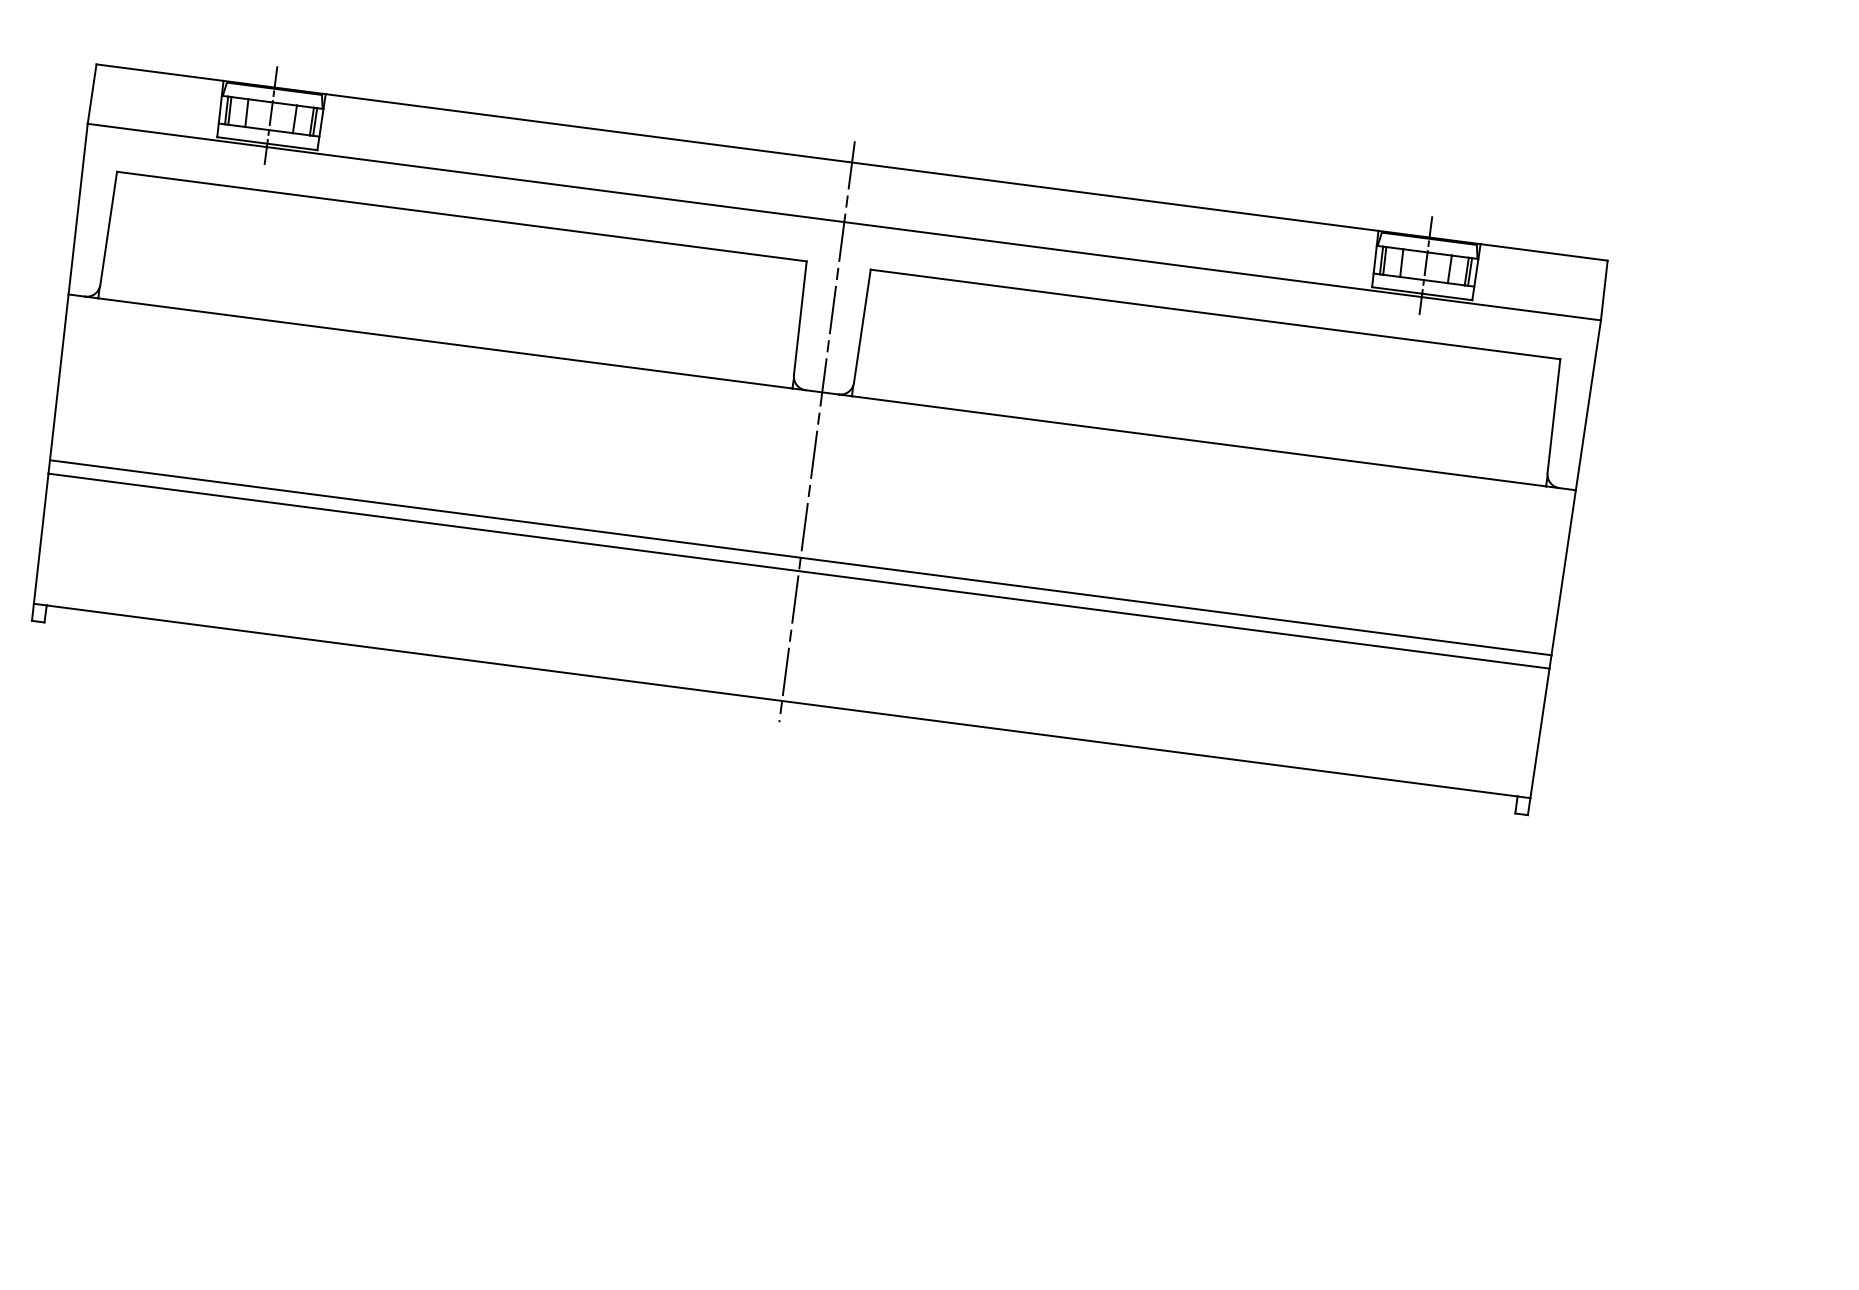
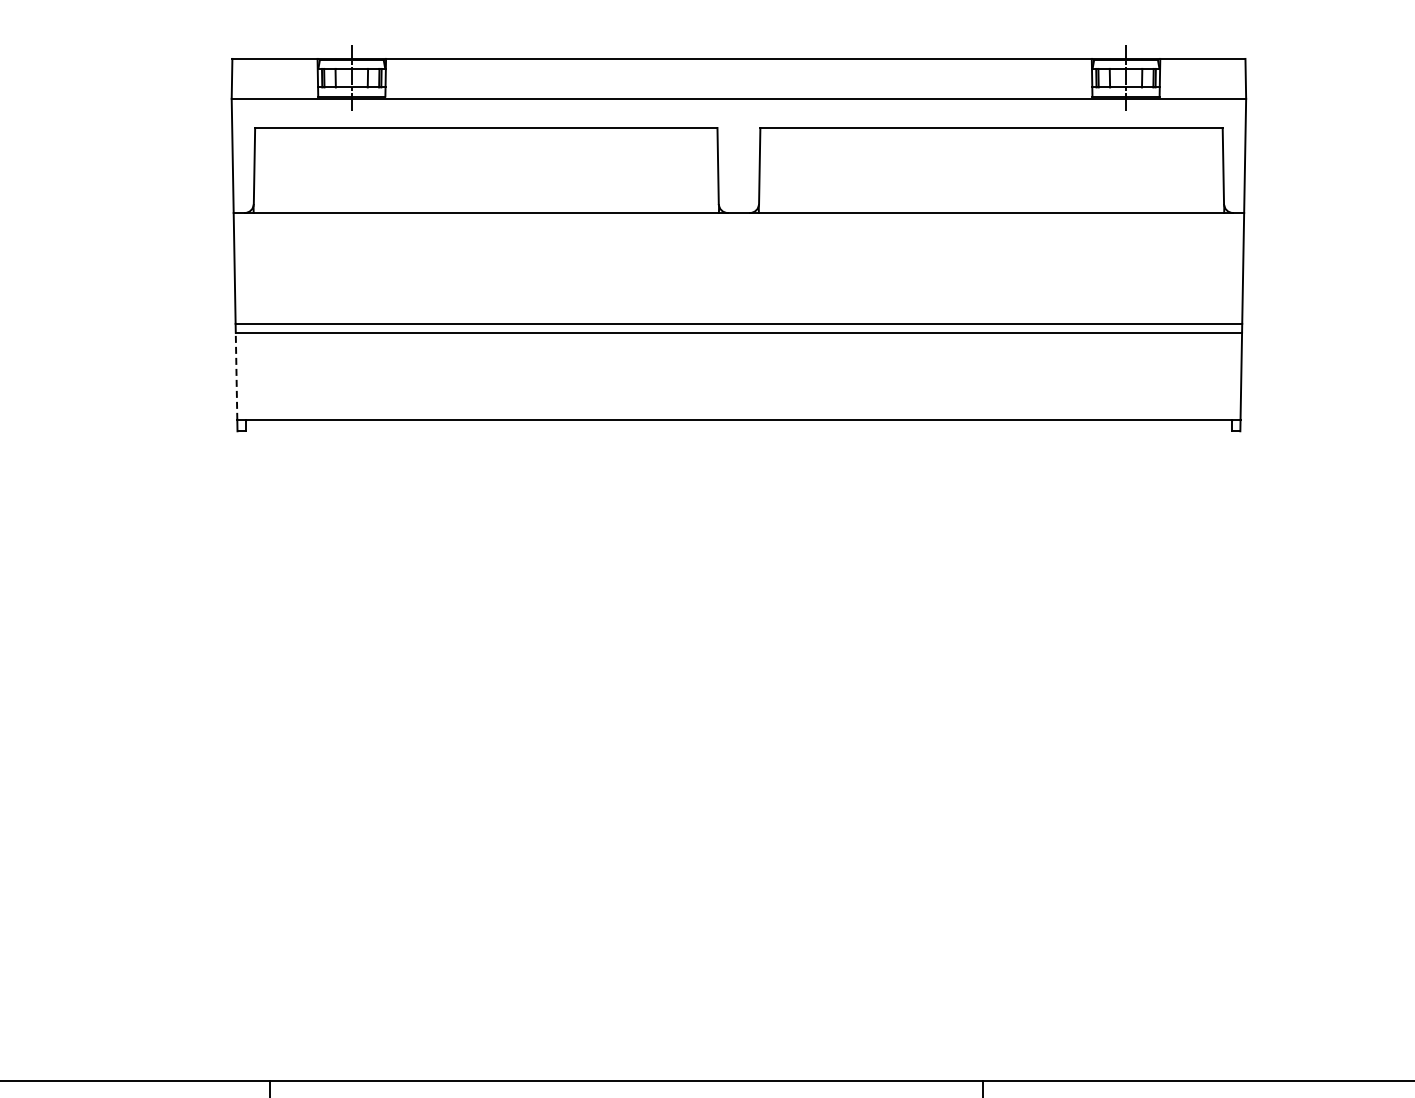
line: (816, 431) -> (738, 239), removed
line: (41, 538) -> (236, 376), solid -> dashed

